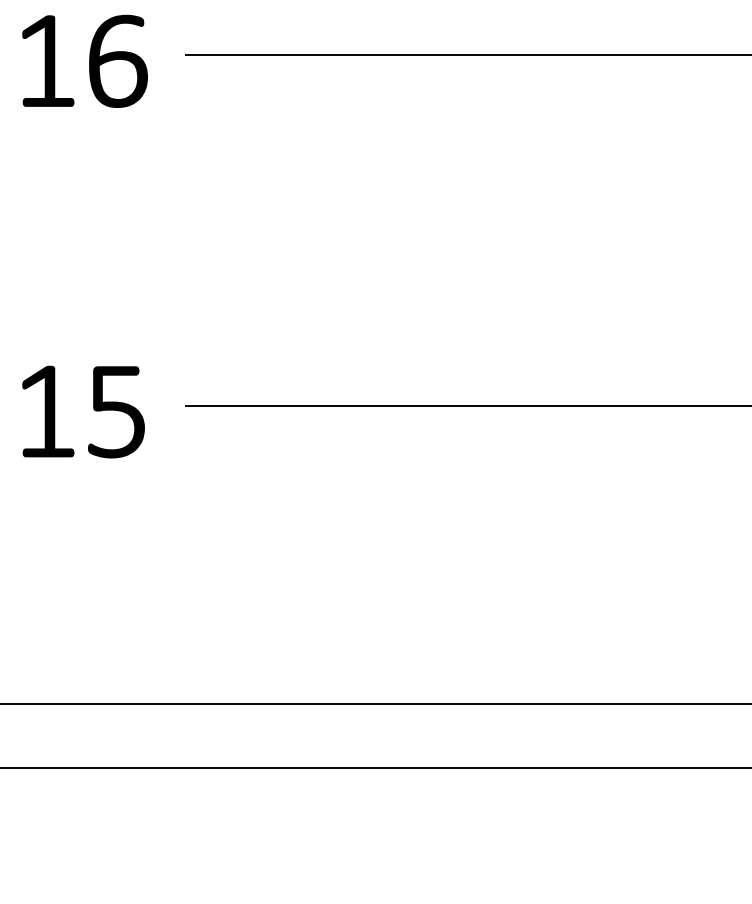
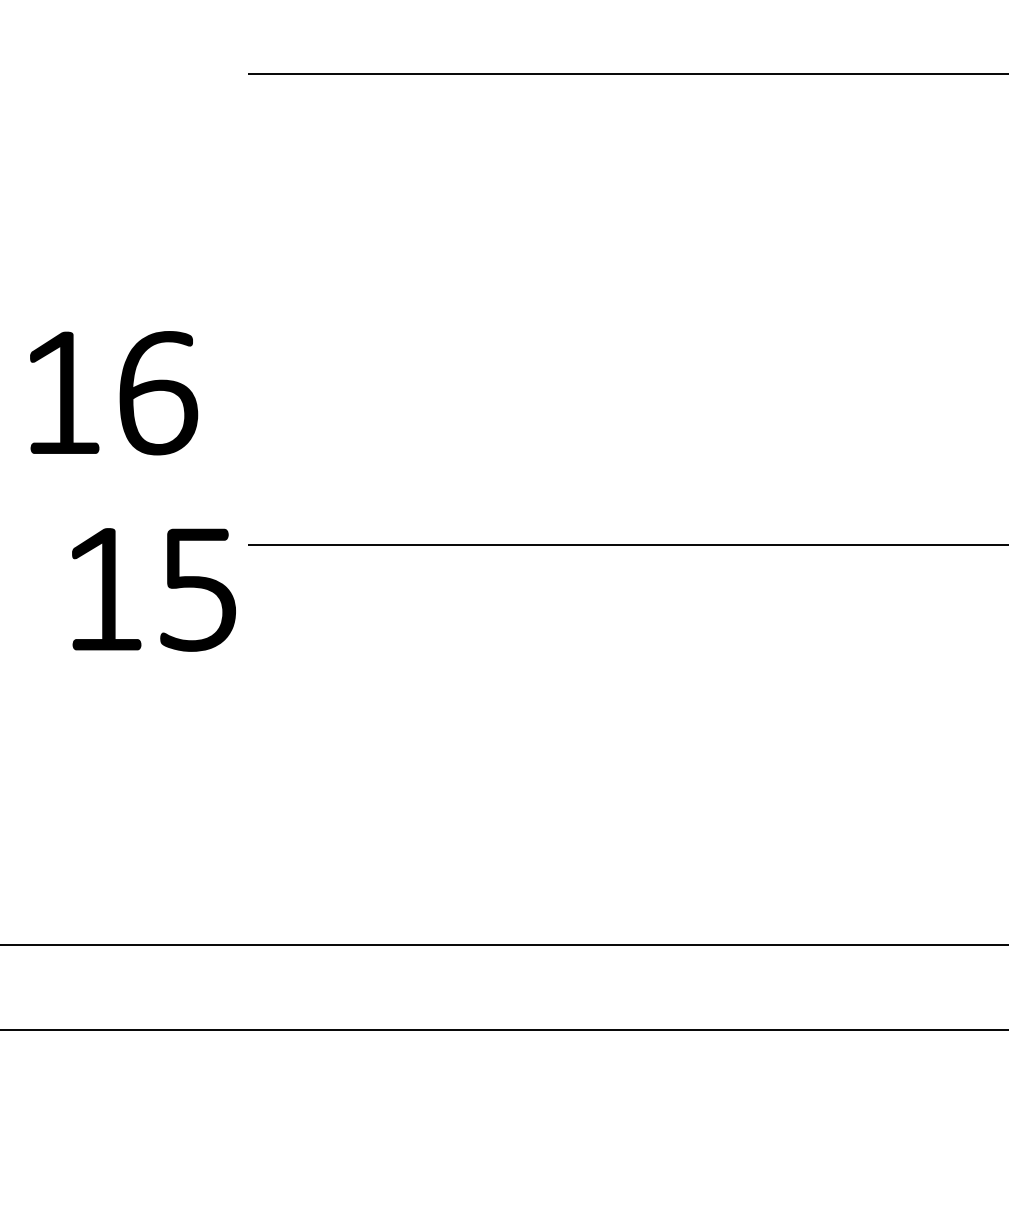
part: (85, 61) -> (114, 393), moved
part: (93, 409) -> (167, 586), moved

